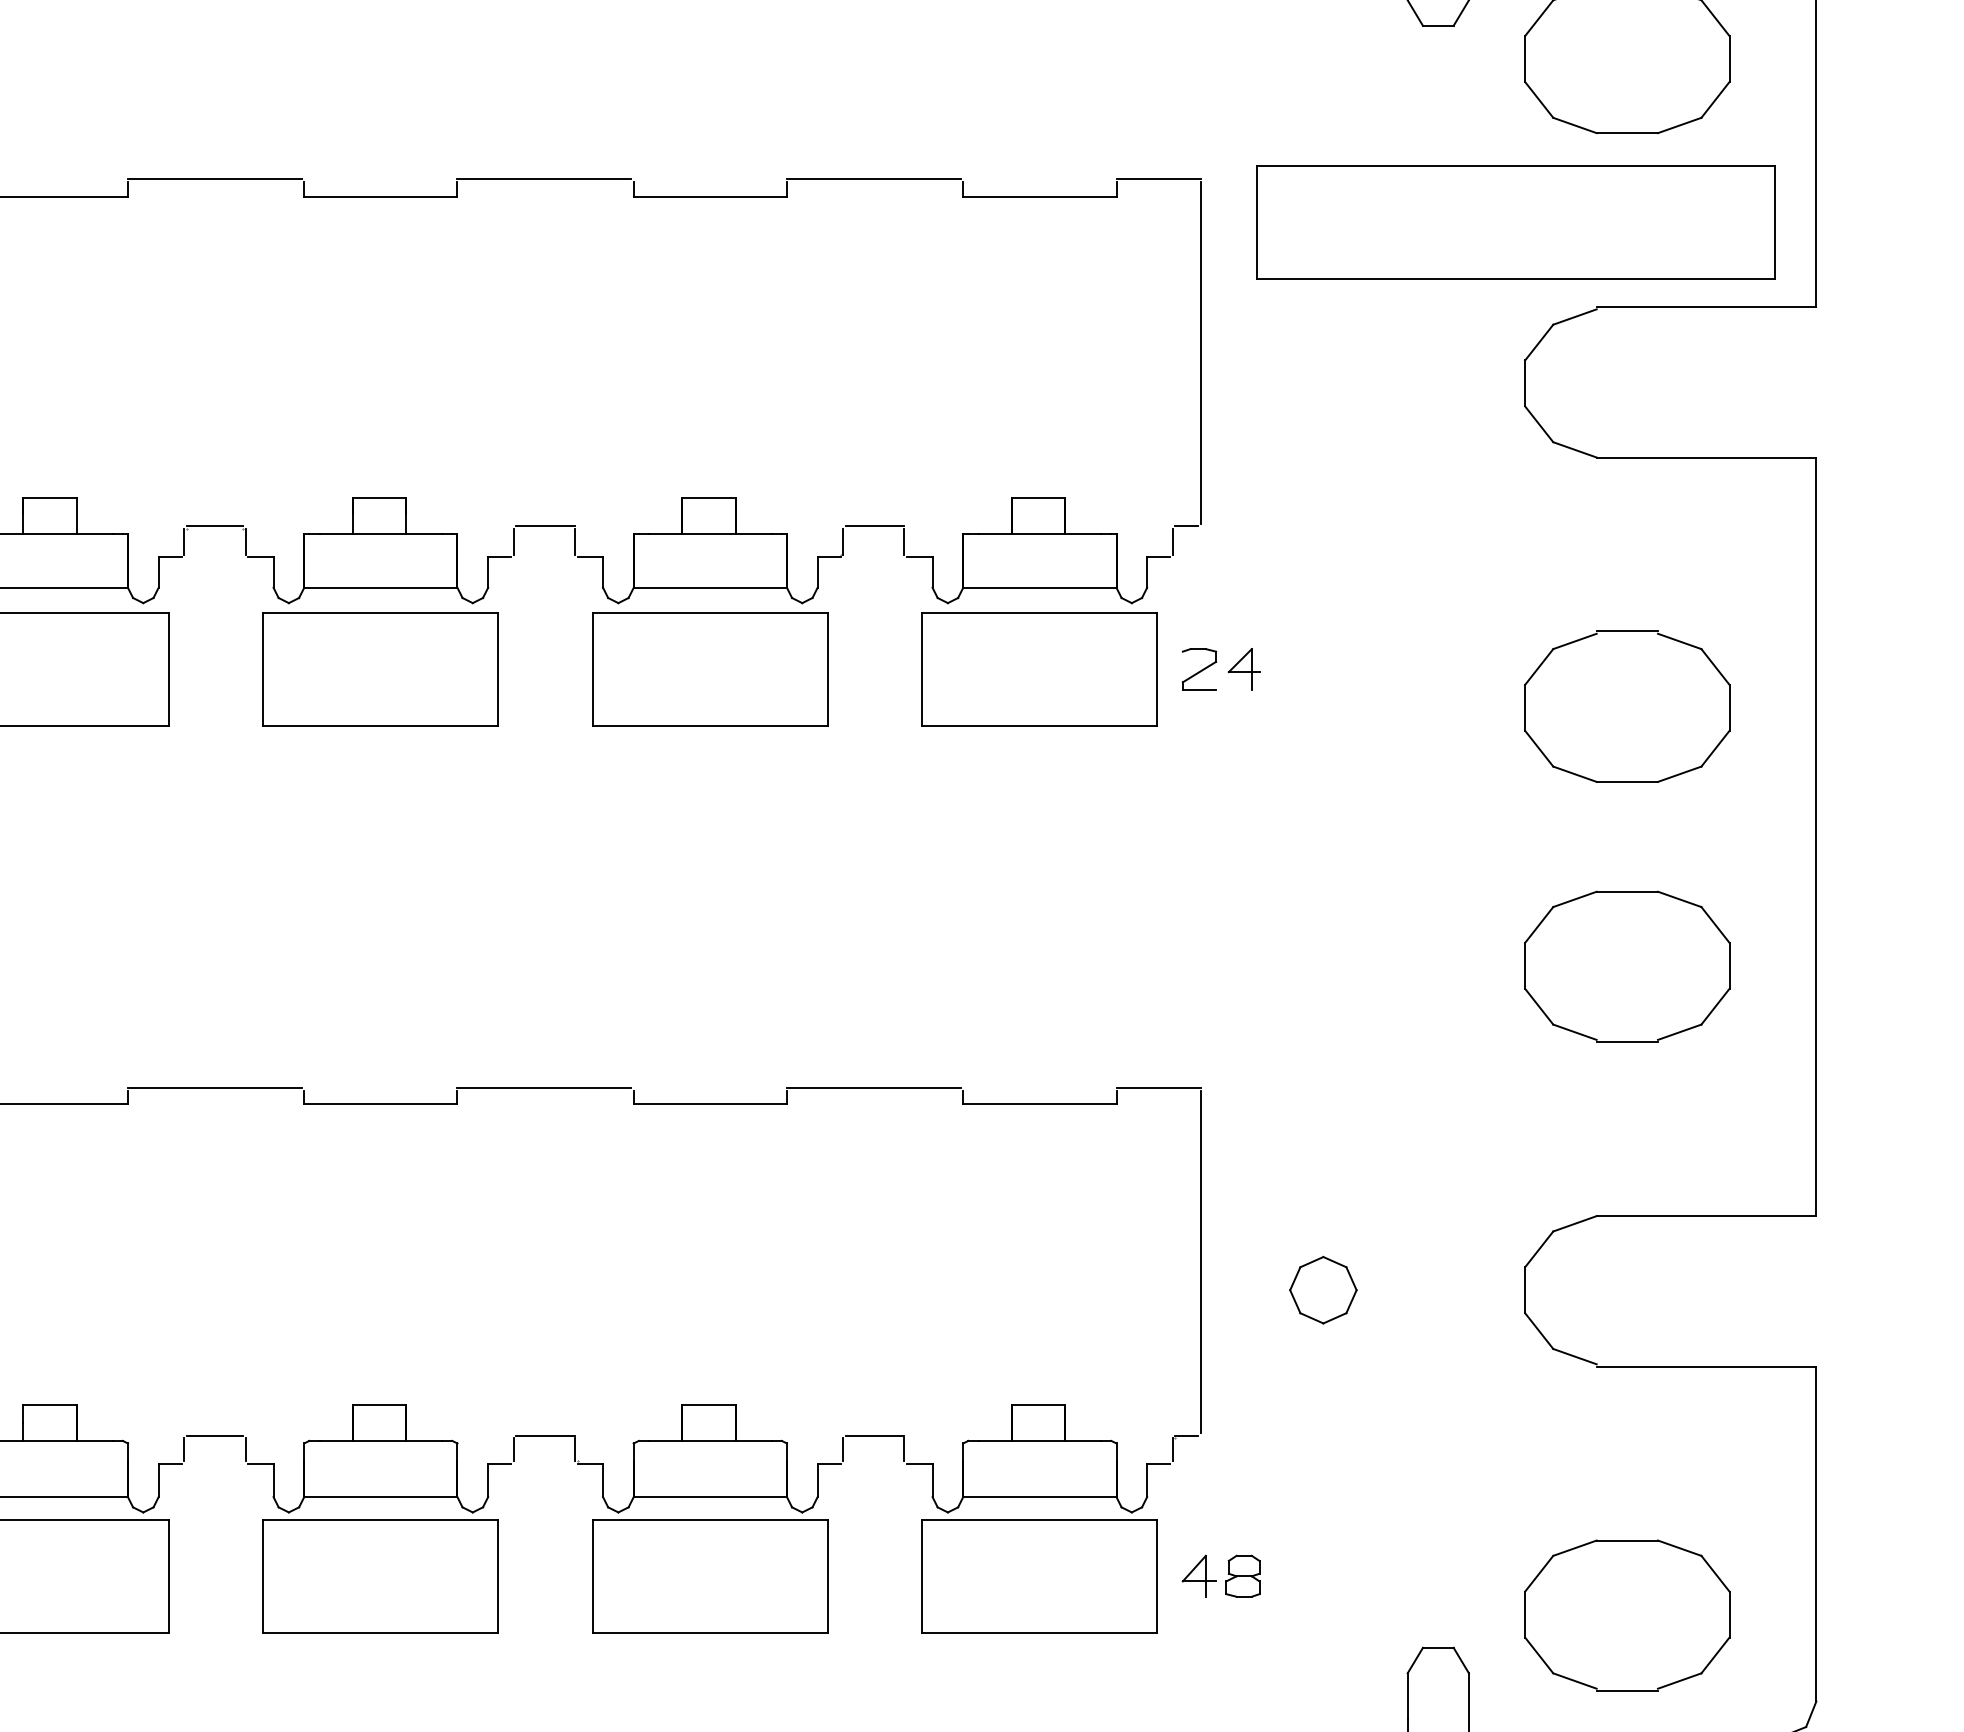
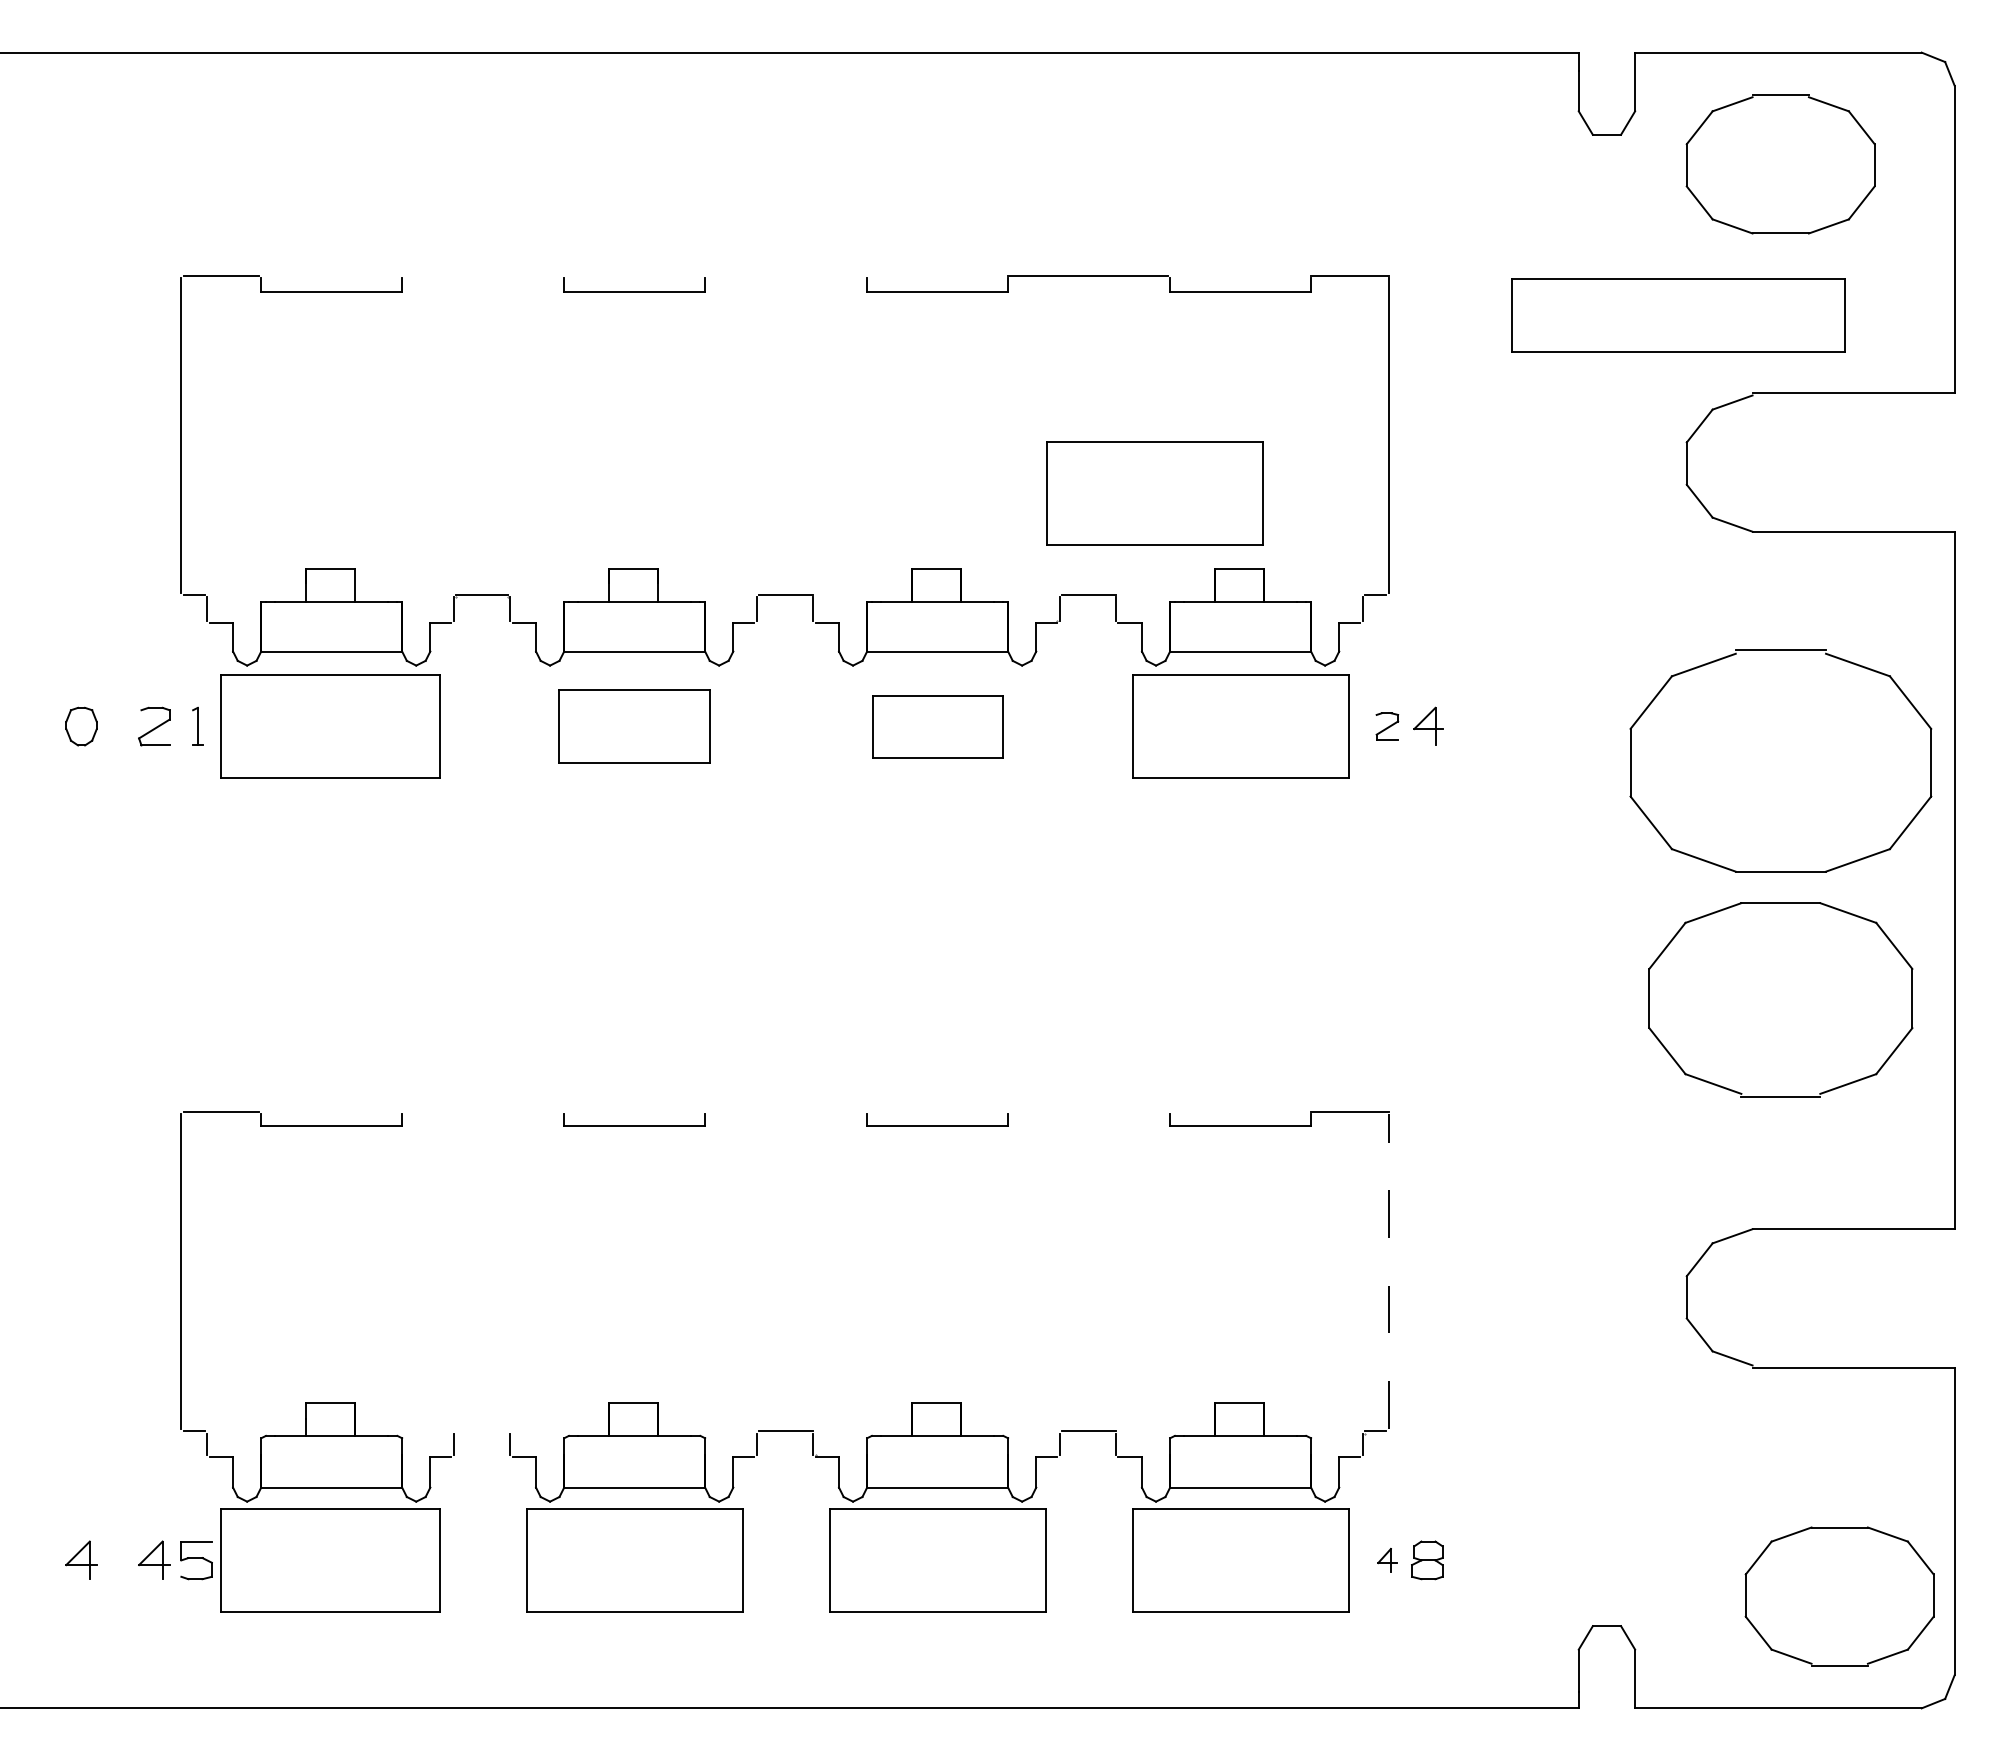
line: (214, 178) -> (481, 275), removed
line: (543, 178) -> (784, 275), removed
part: (1516, 222) -> (1678, 315), size x0.7
part: (946, 415) -> (1154, 493), added
part: (1199, 668) -> (1387, 725), size x0.7
part: (380, 669) -> (634, 726), size x0.7
part: (710, 669) -> (937, 726), size x0.6
part: (1627, 706) -> (1780, 760), size x1.6
part: (1627, 967) -> (1780, 1000), size x1.4
line: (214, 1088) -> (481, 1111), removed
line: (543, 1088) -> (784, 1111), removed
line: (873, 1088) -> (1087, 1111), removed
line: (1200, 1262) -> (1388, 1271), solid -> dashed
part: (1322, 1289) -> (1500, 1296), removed
line: (214, 1436) -> (481, 1431), removed
part: (1199, 1575) -> (1387, 1559), size x0.6
part: (1627, 1615) -> (1839, 1596), moved

